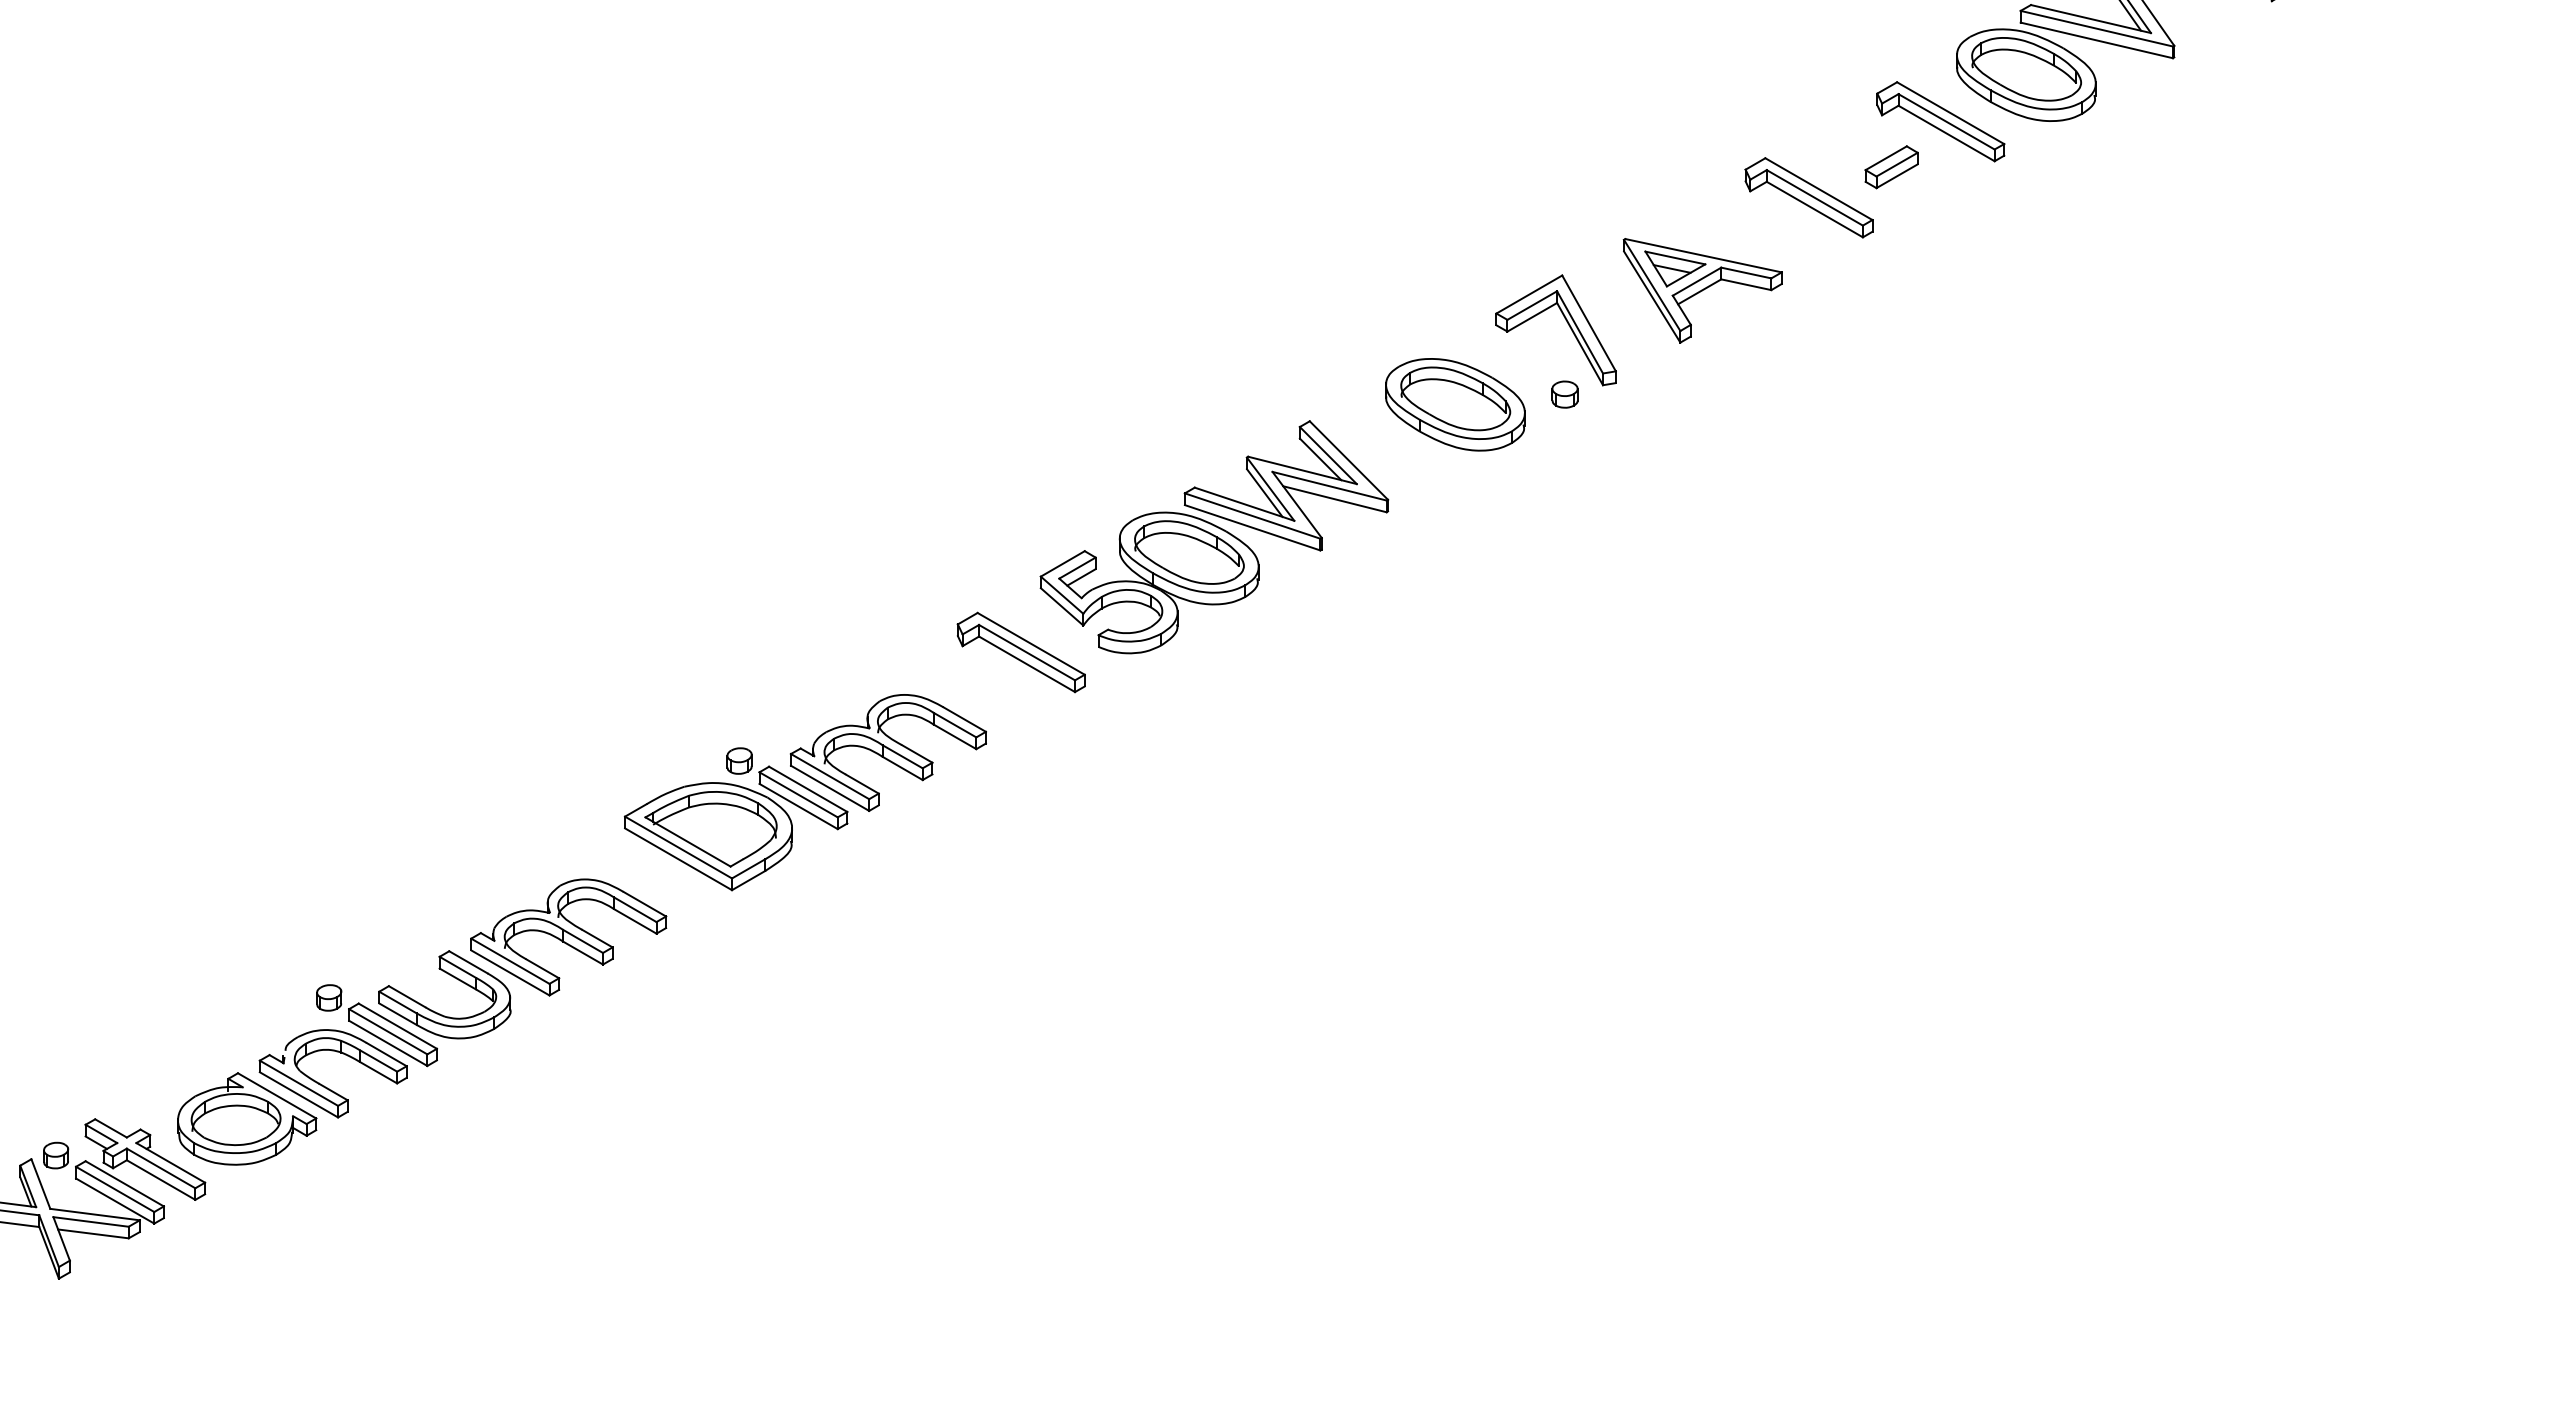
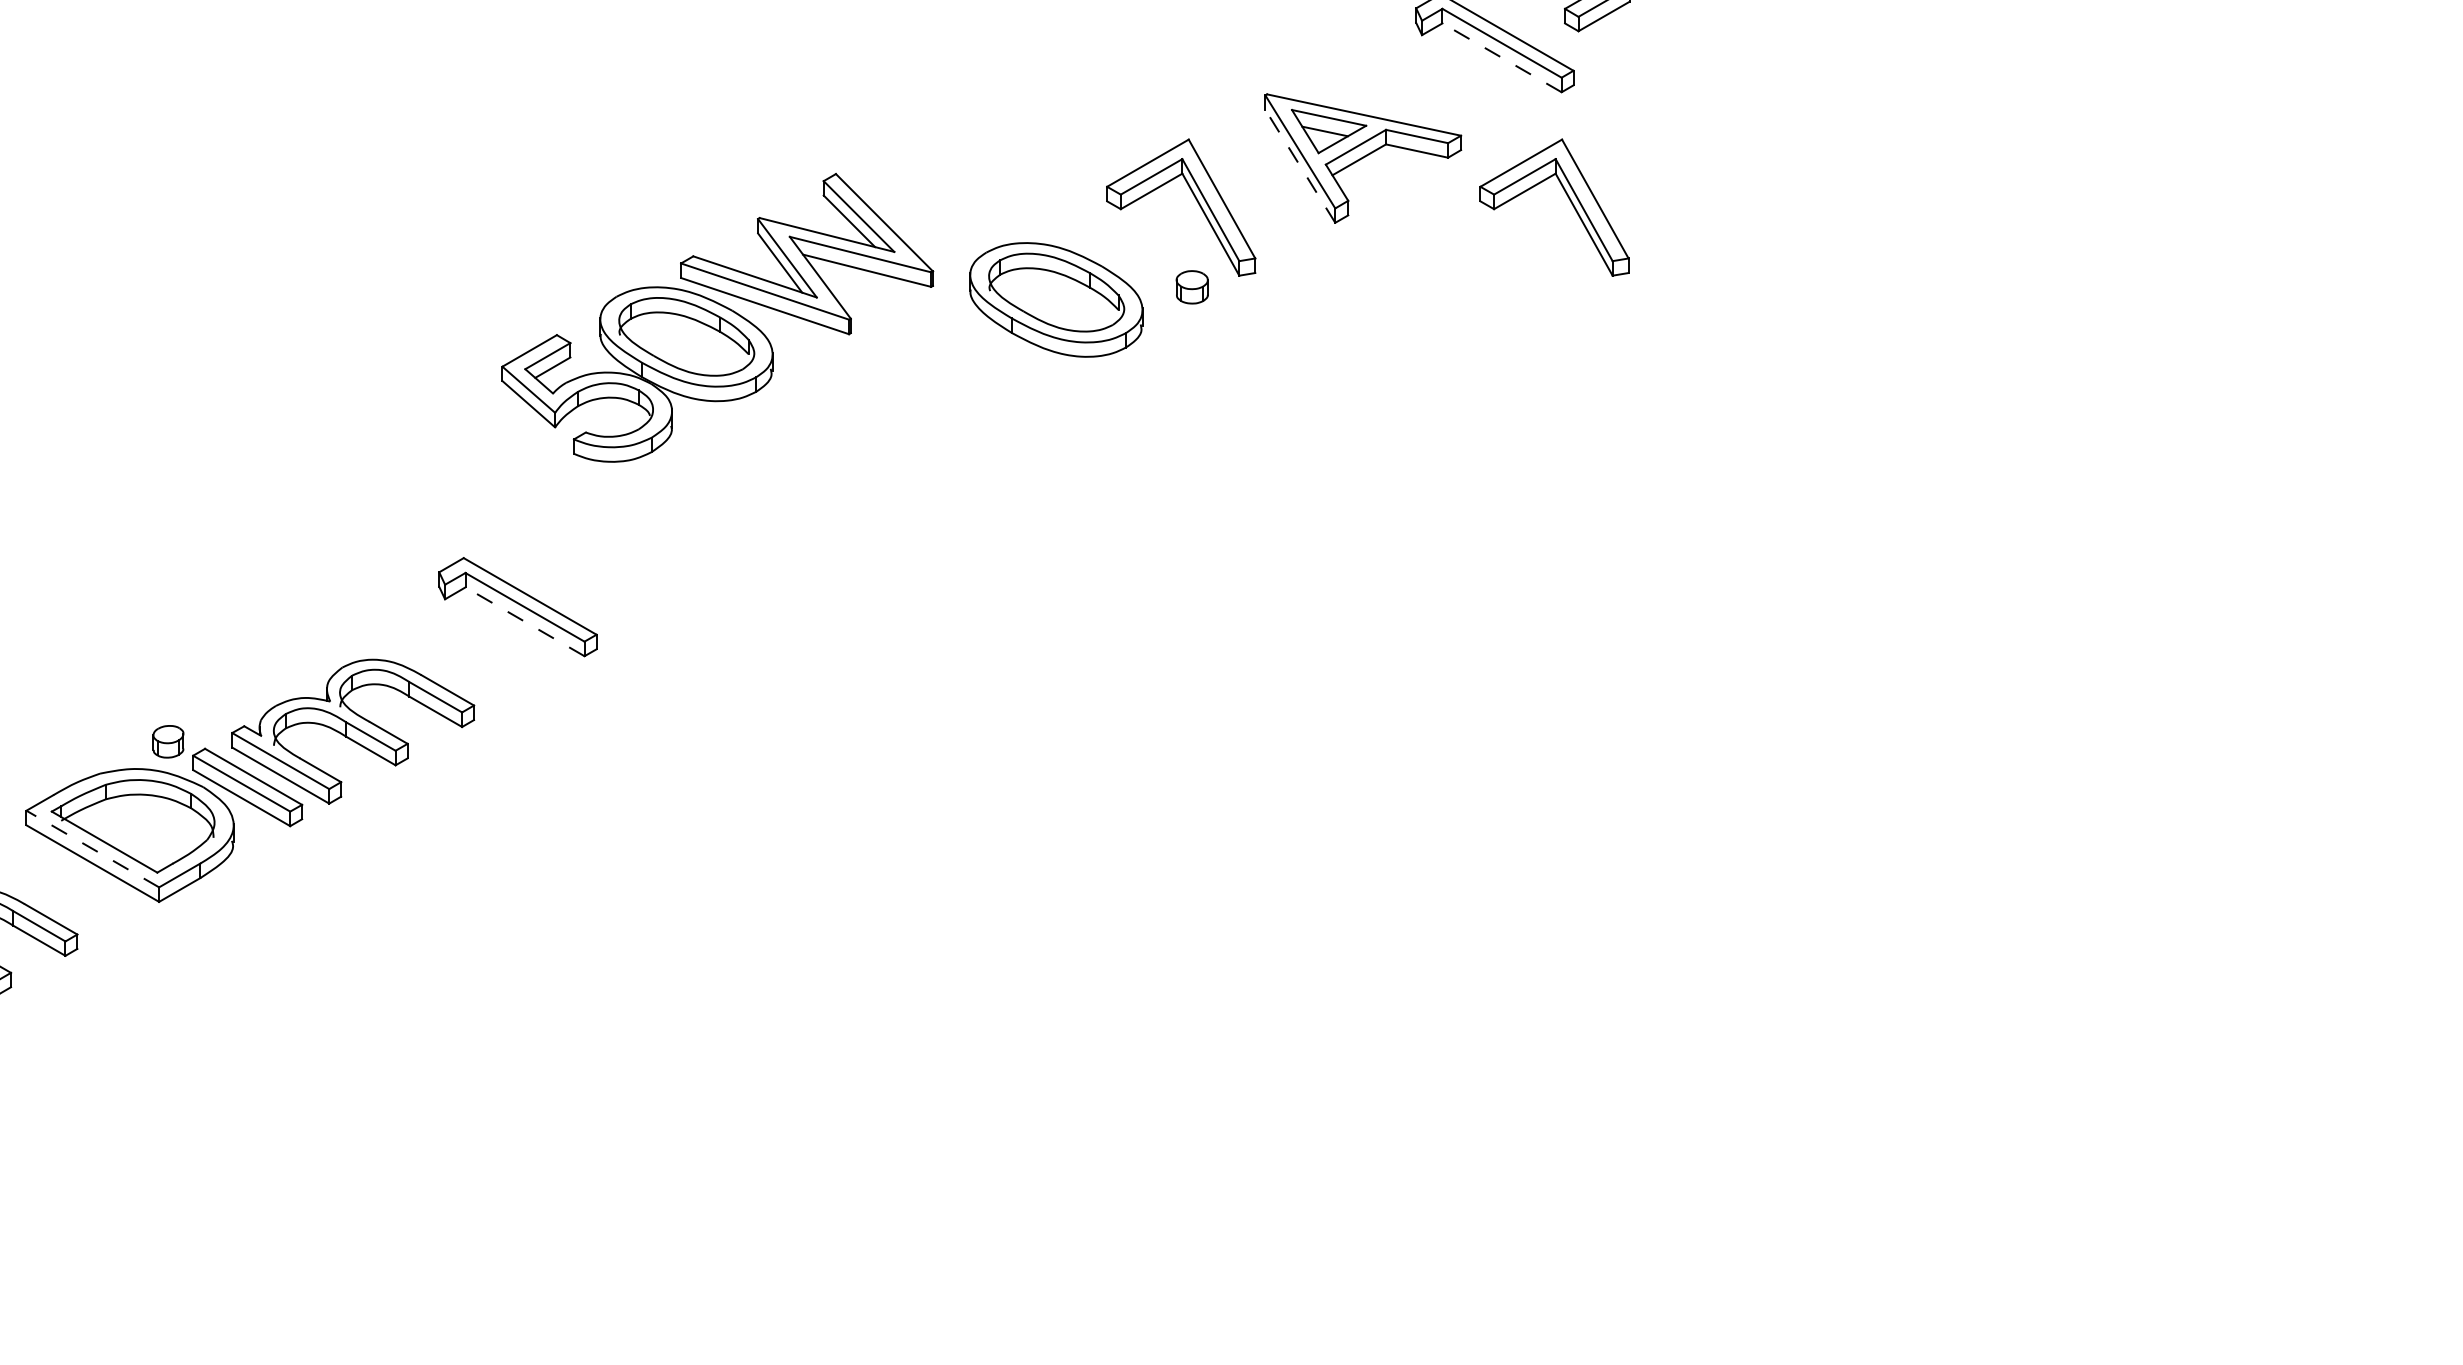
line: (1814, 209) -> (1501, 57), solid -> dashed
line: (1652, 297) -> (1300, 166), solid -> dashed
part: (1867, 322) -> (1567, 197), added
part: (1214, 537) -> (717, 318), moved
line: (1026, 664) -> (524, 622), solid -> dashed
line: (678, 847) -> (92, 848), solid -> dashed

